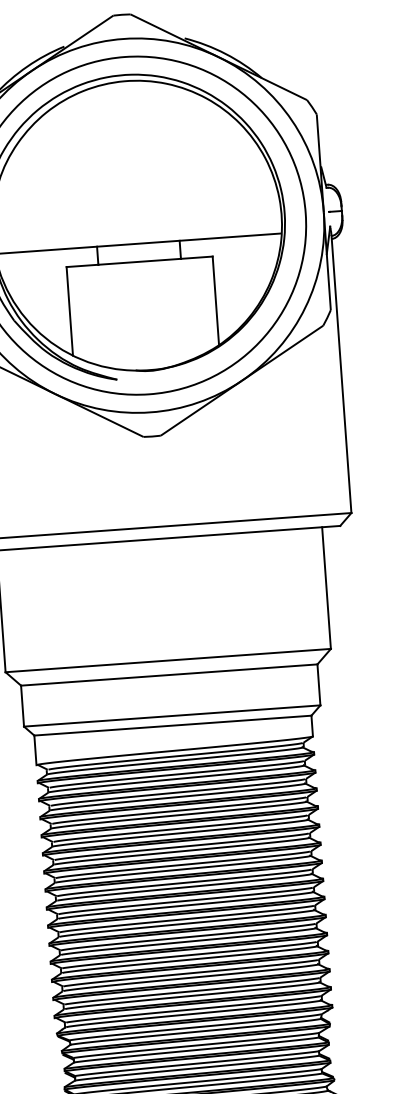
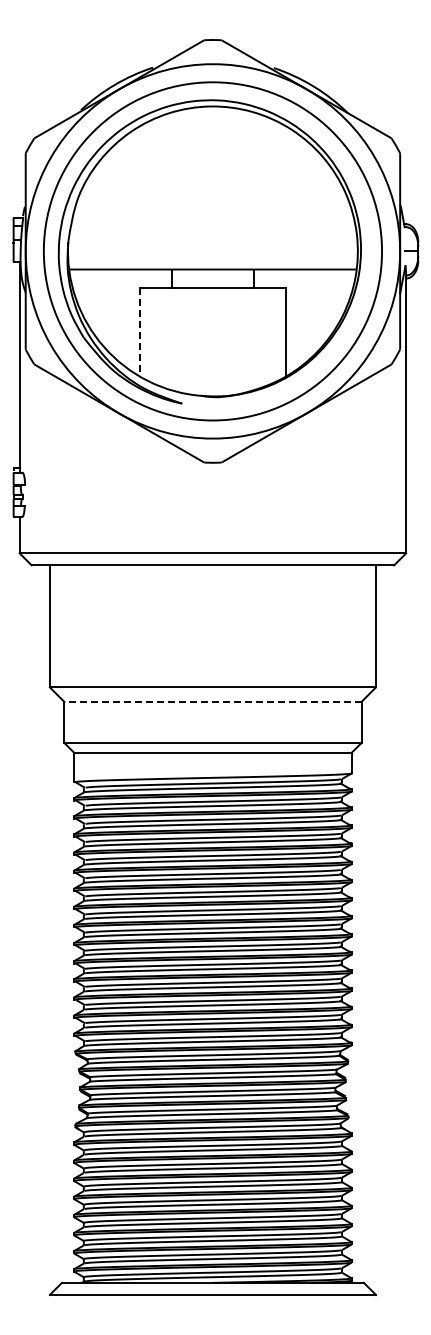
line: (69, 311) -> (139, 332), solid -> dashed
line: (168, 674) -> (212, 701), solid -> dashed

